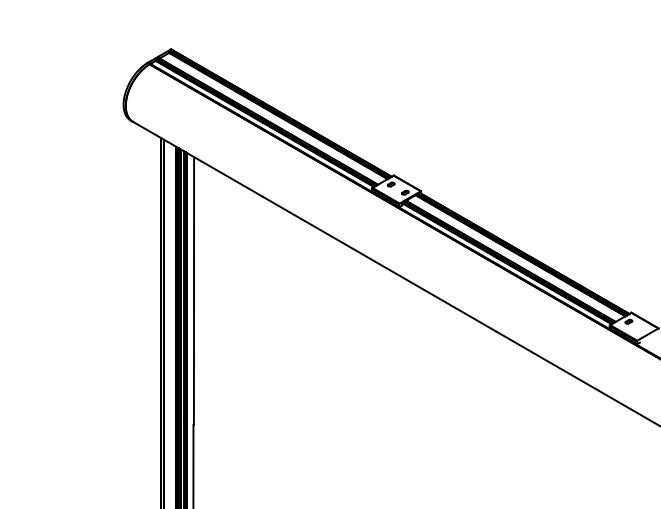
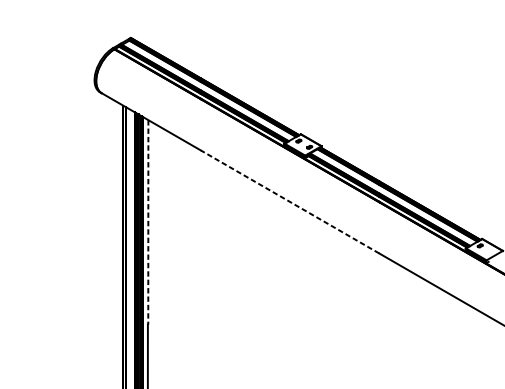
line: (379, 264) -> (289, 202), solid -> dashed
line: (194, 291) -> (148, 222), solid -> dashed

